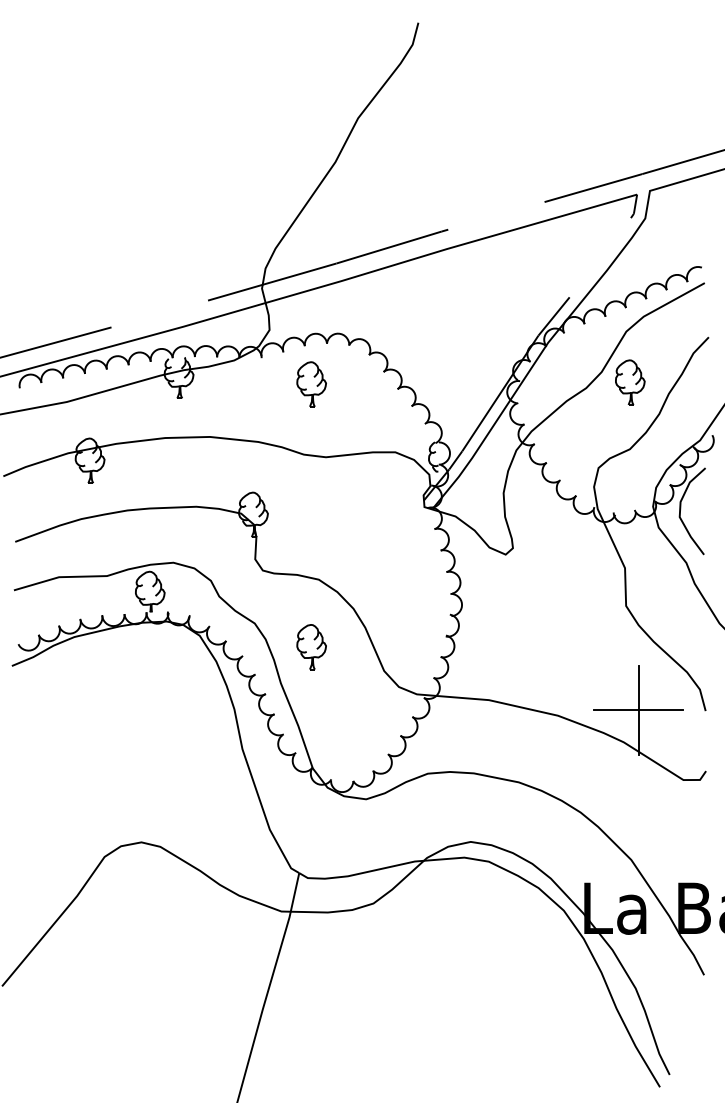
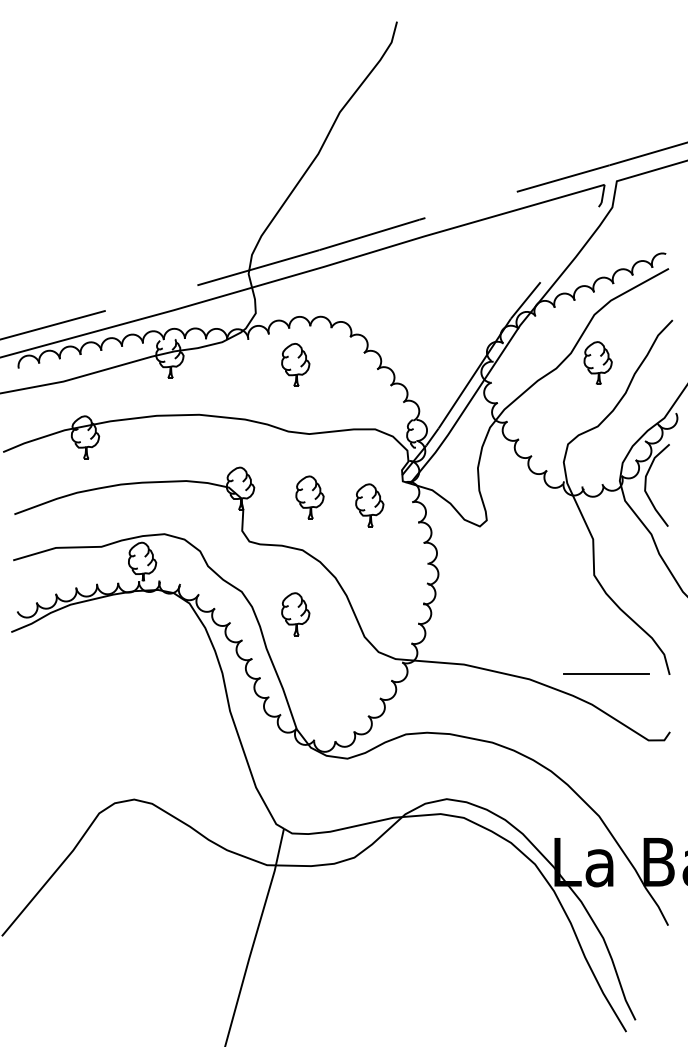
part: (326, 524) -> (309, 497), added
part: (389, 532) -> (369, 505), added
line: (638, 709) -> (605, 673), removed

